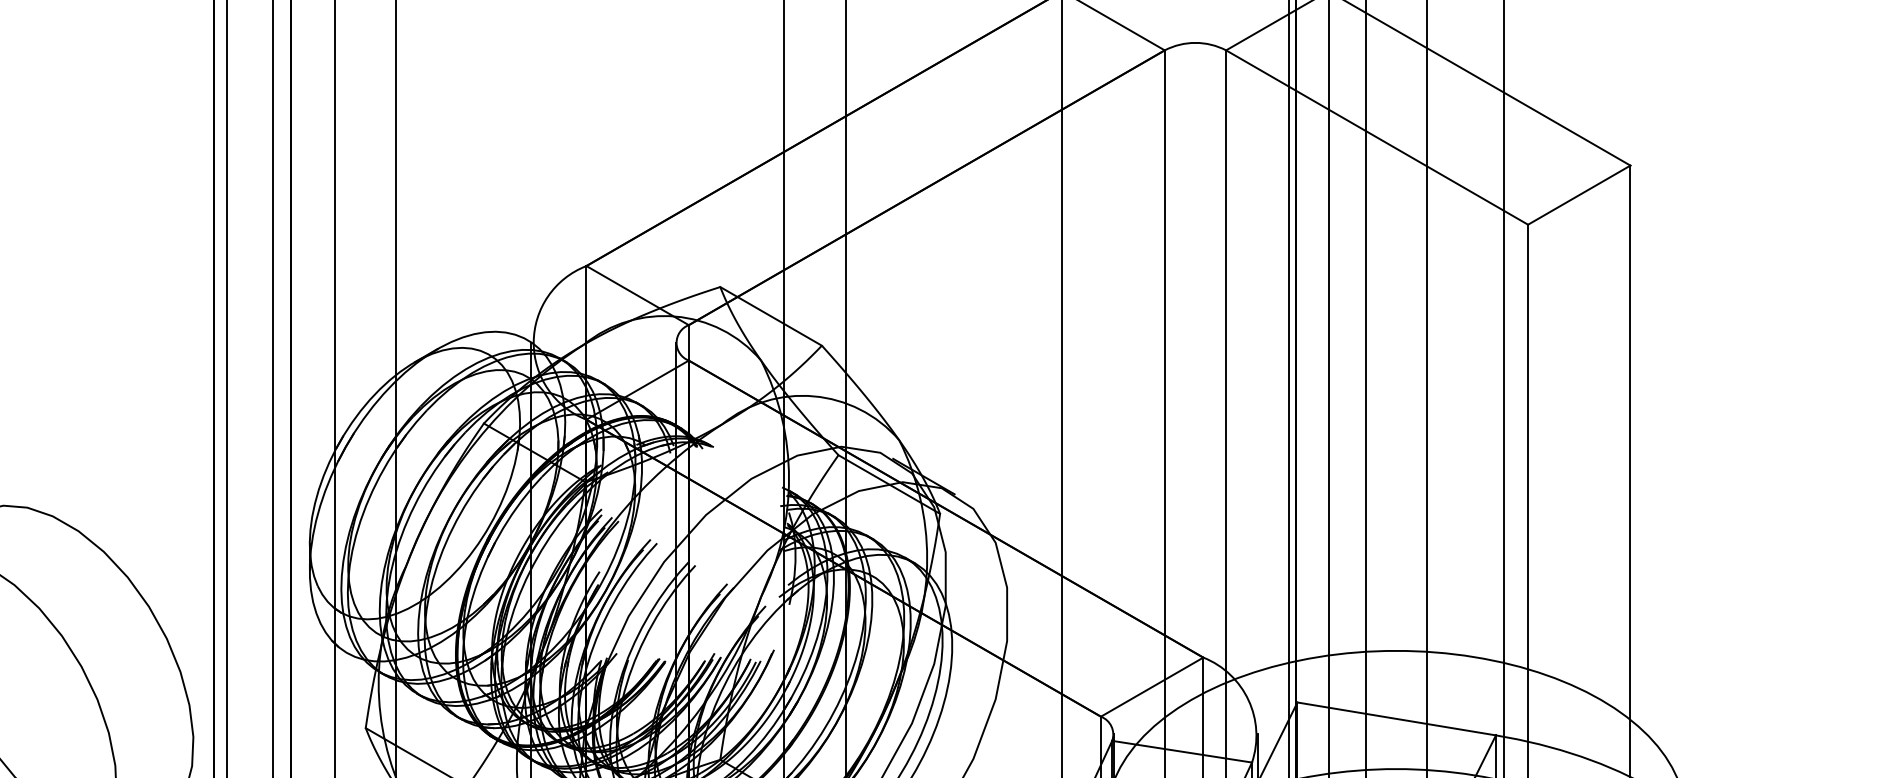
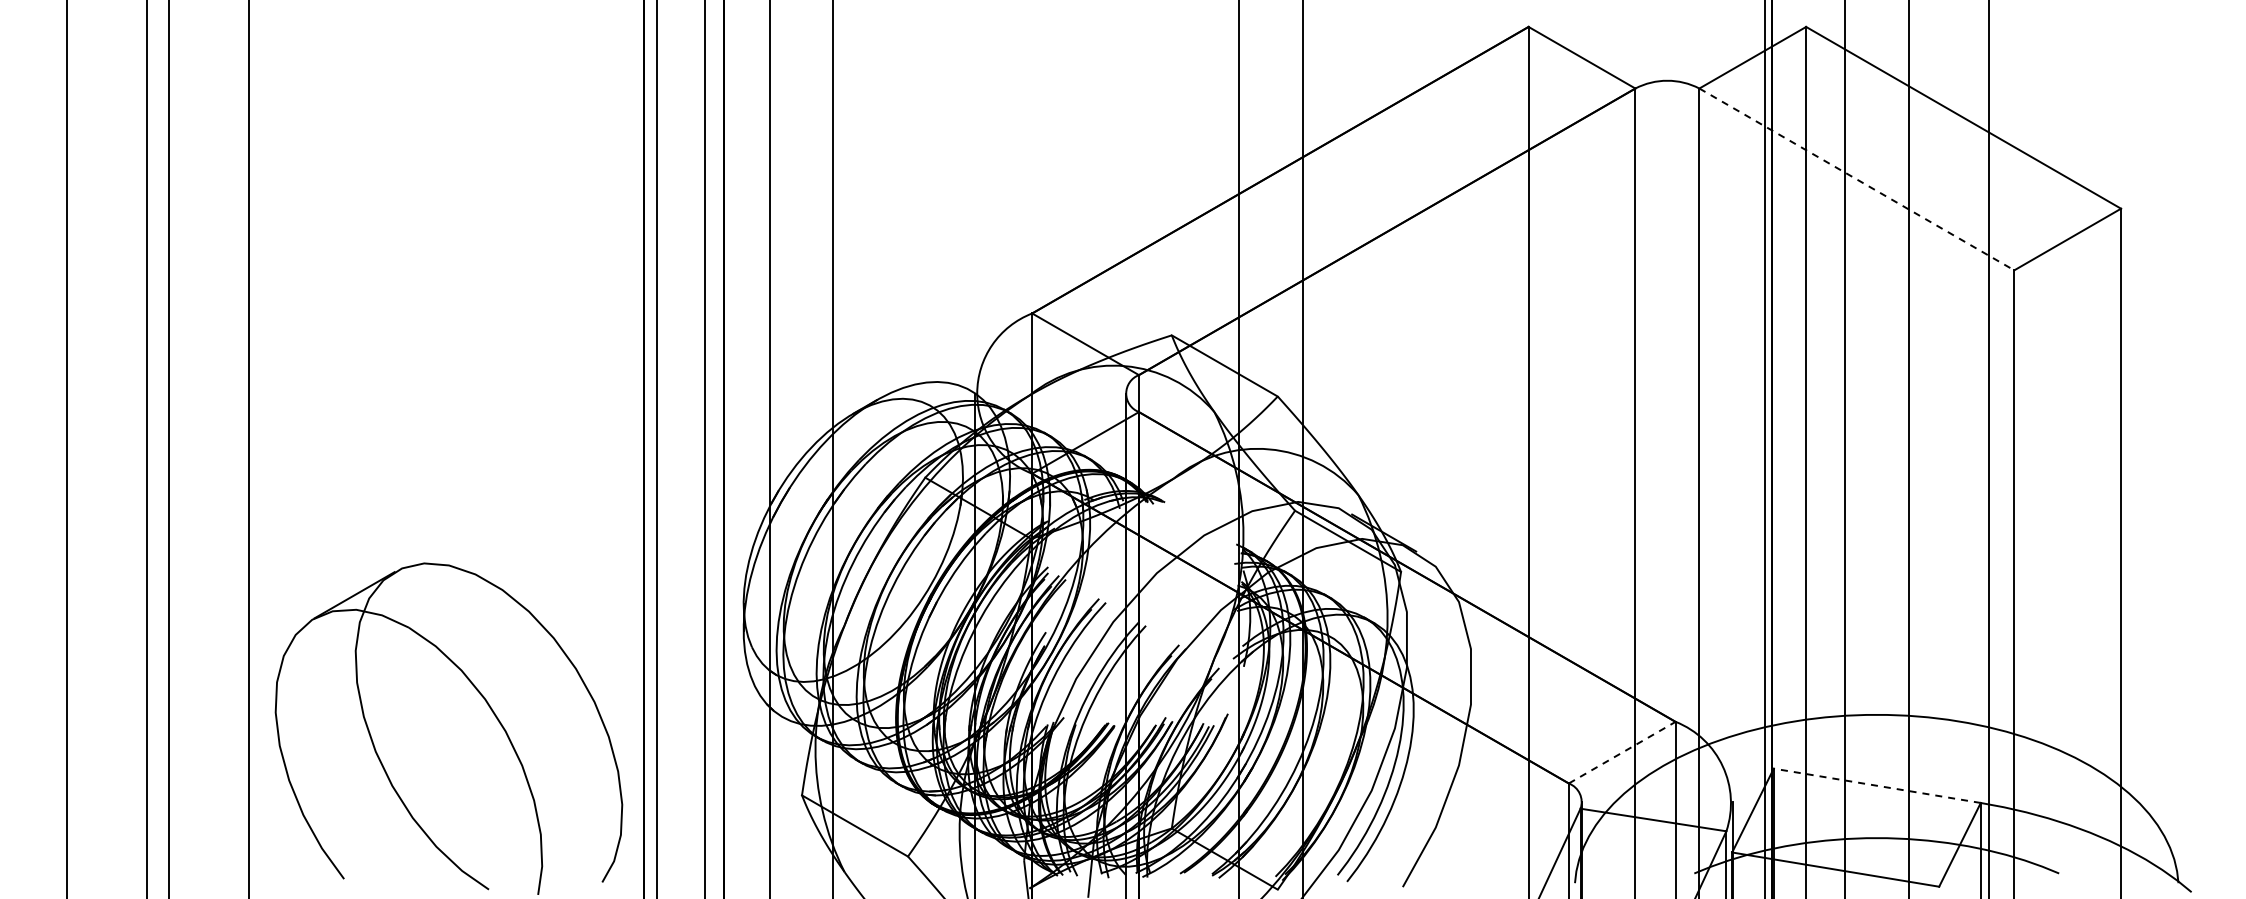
line: (1376, 137) -> (1856, 179), solid -> dashed
line: (1152, 686) -> (1622, 752), solid -> dashed
line: (1396, 718) -> (1877, 785), solid -> dashed

